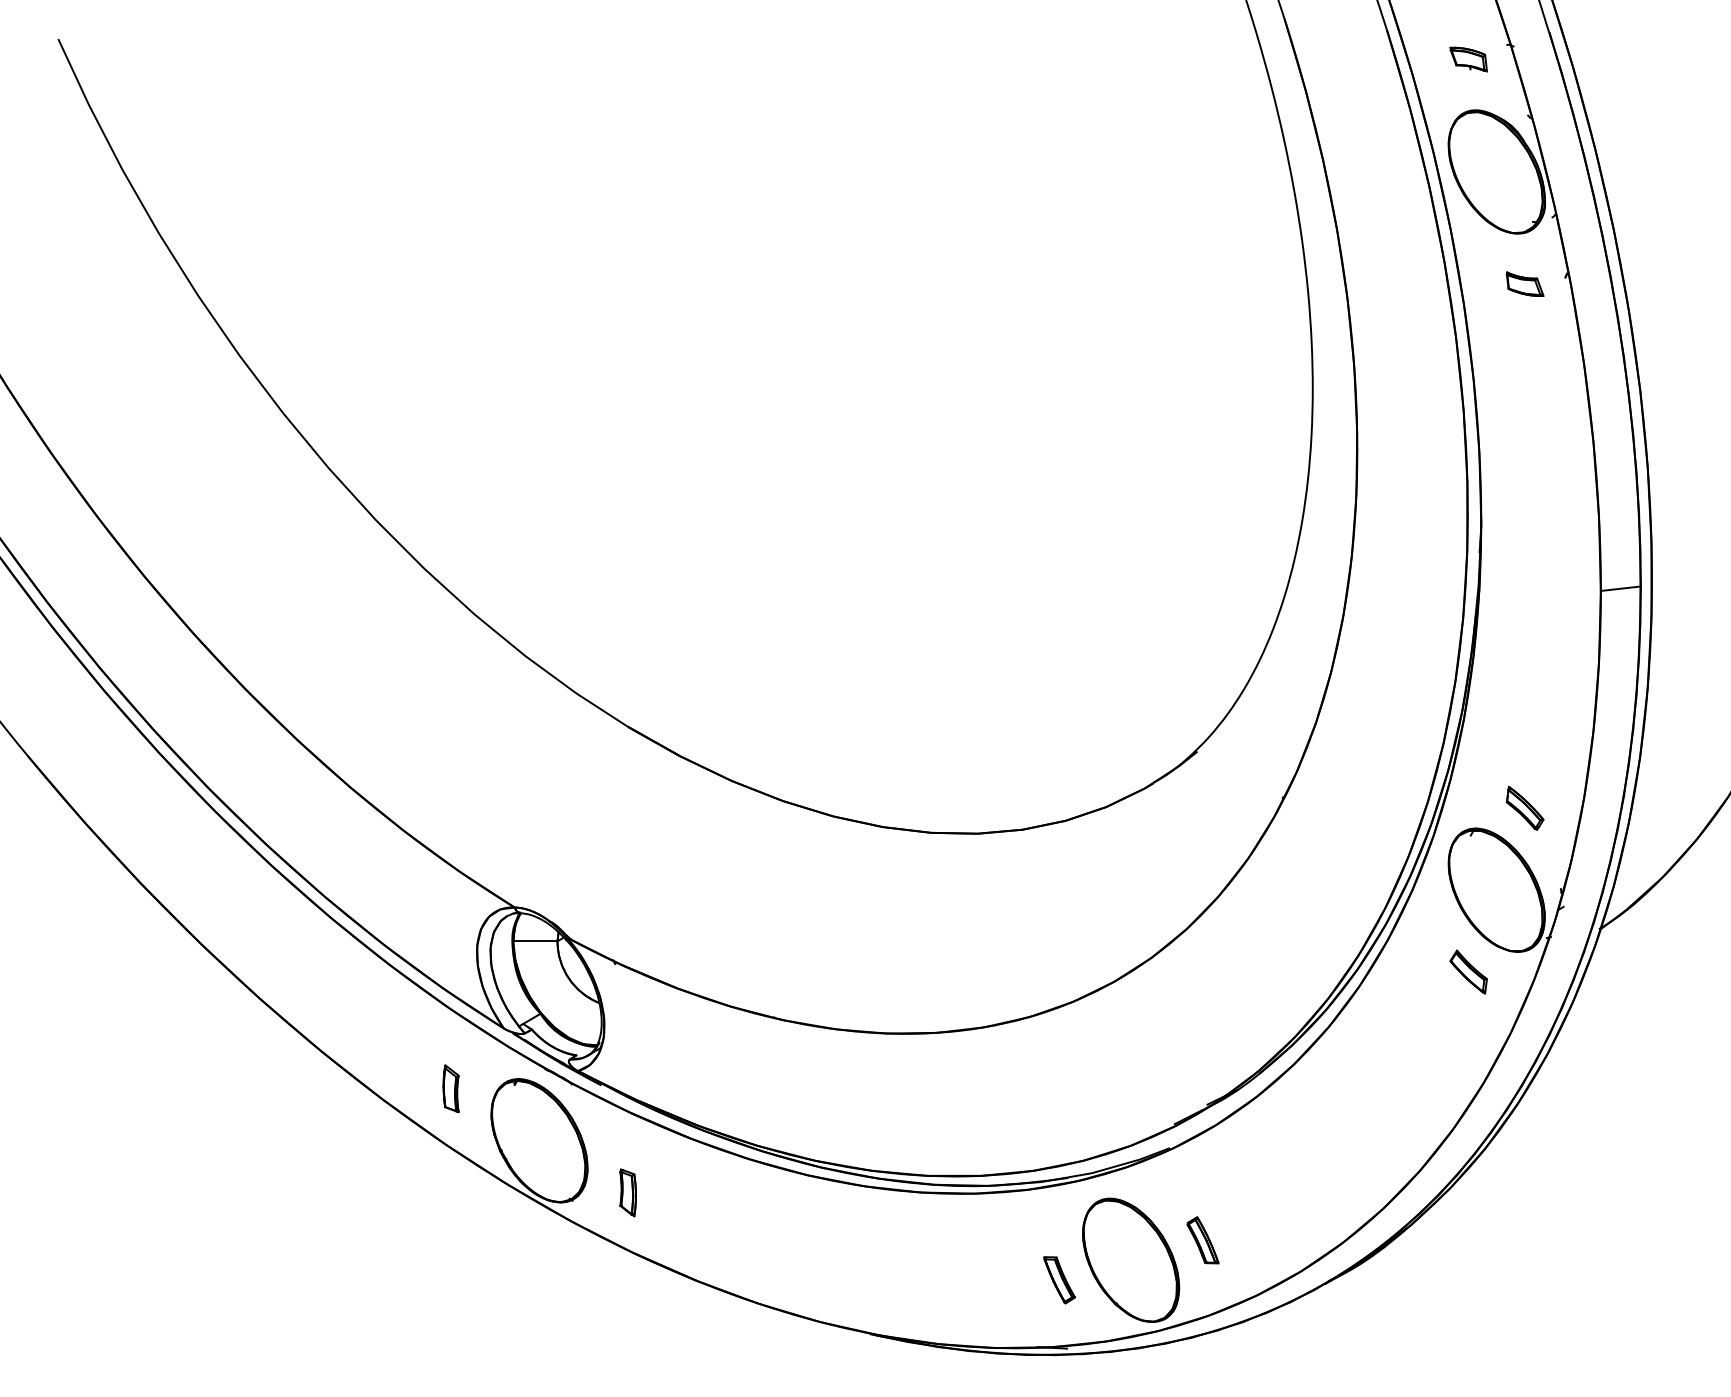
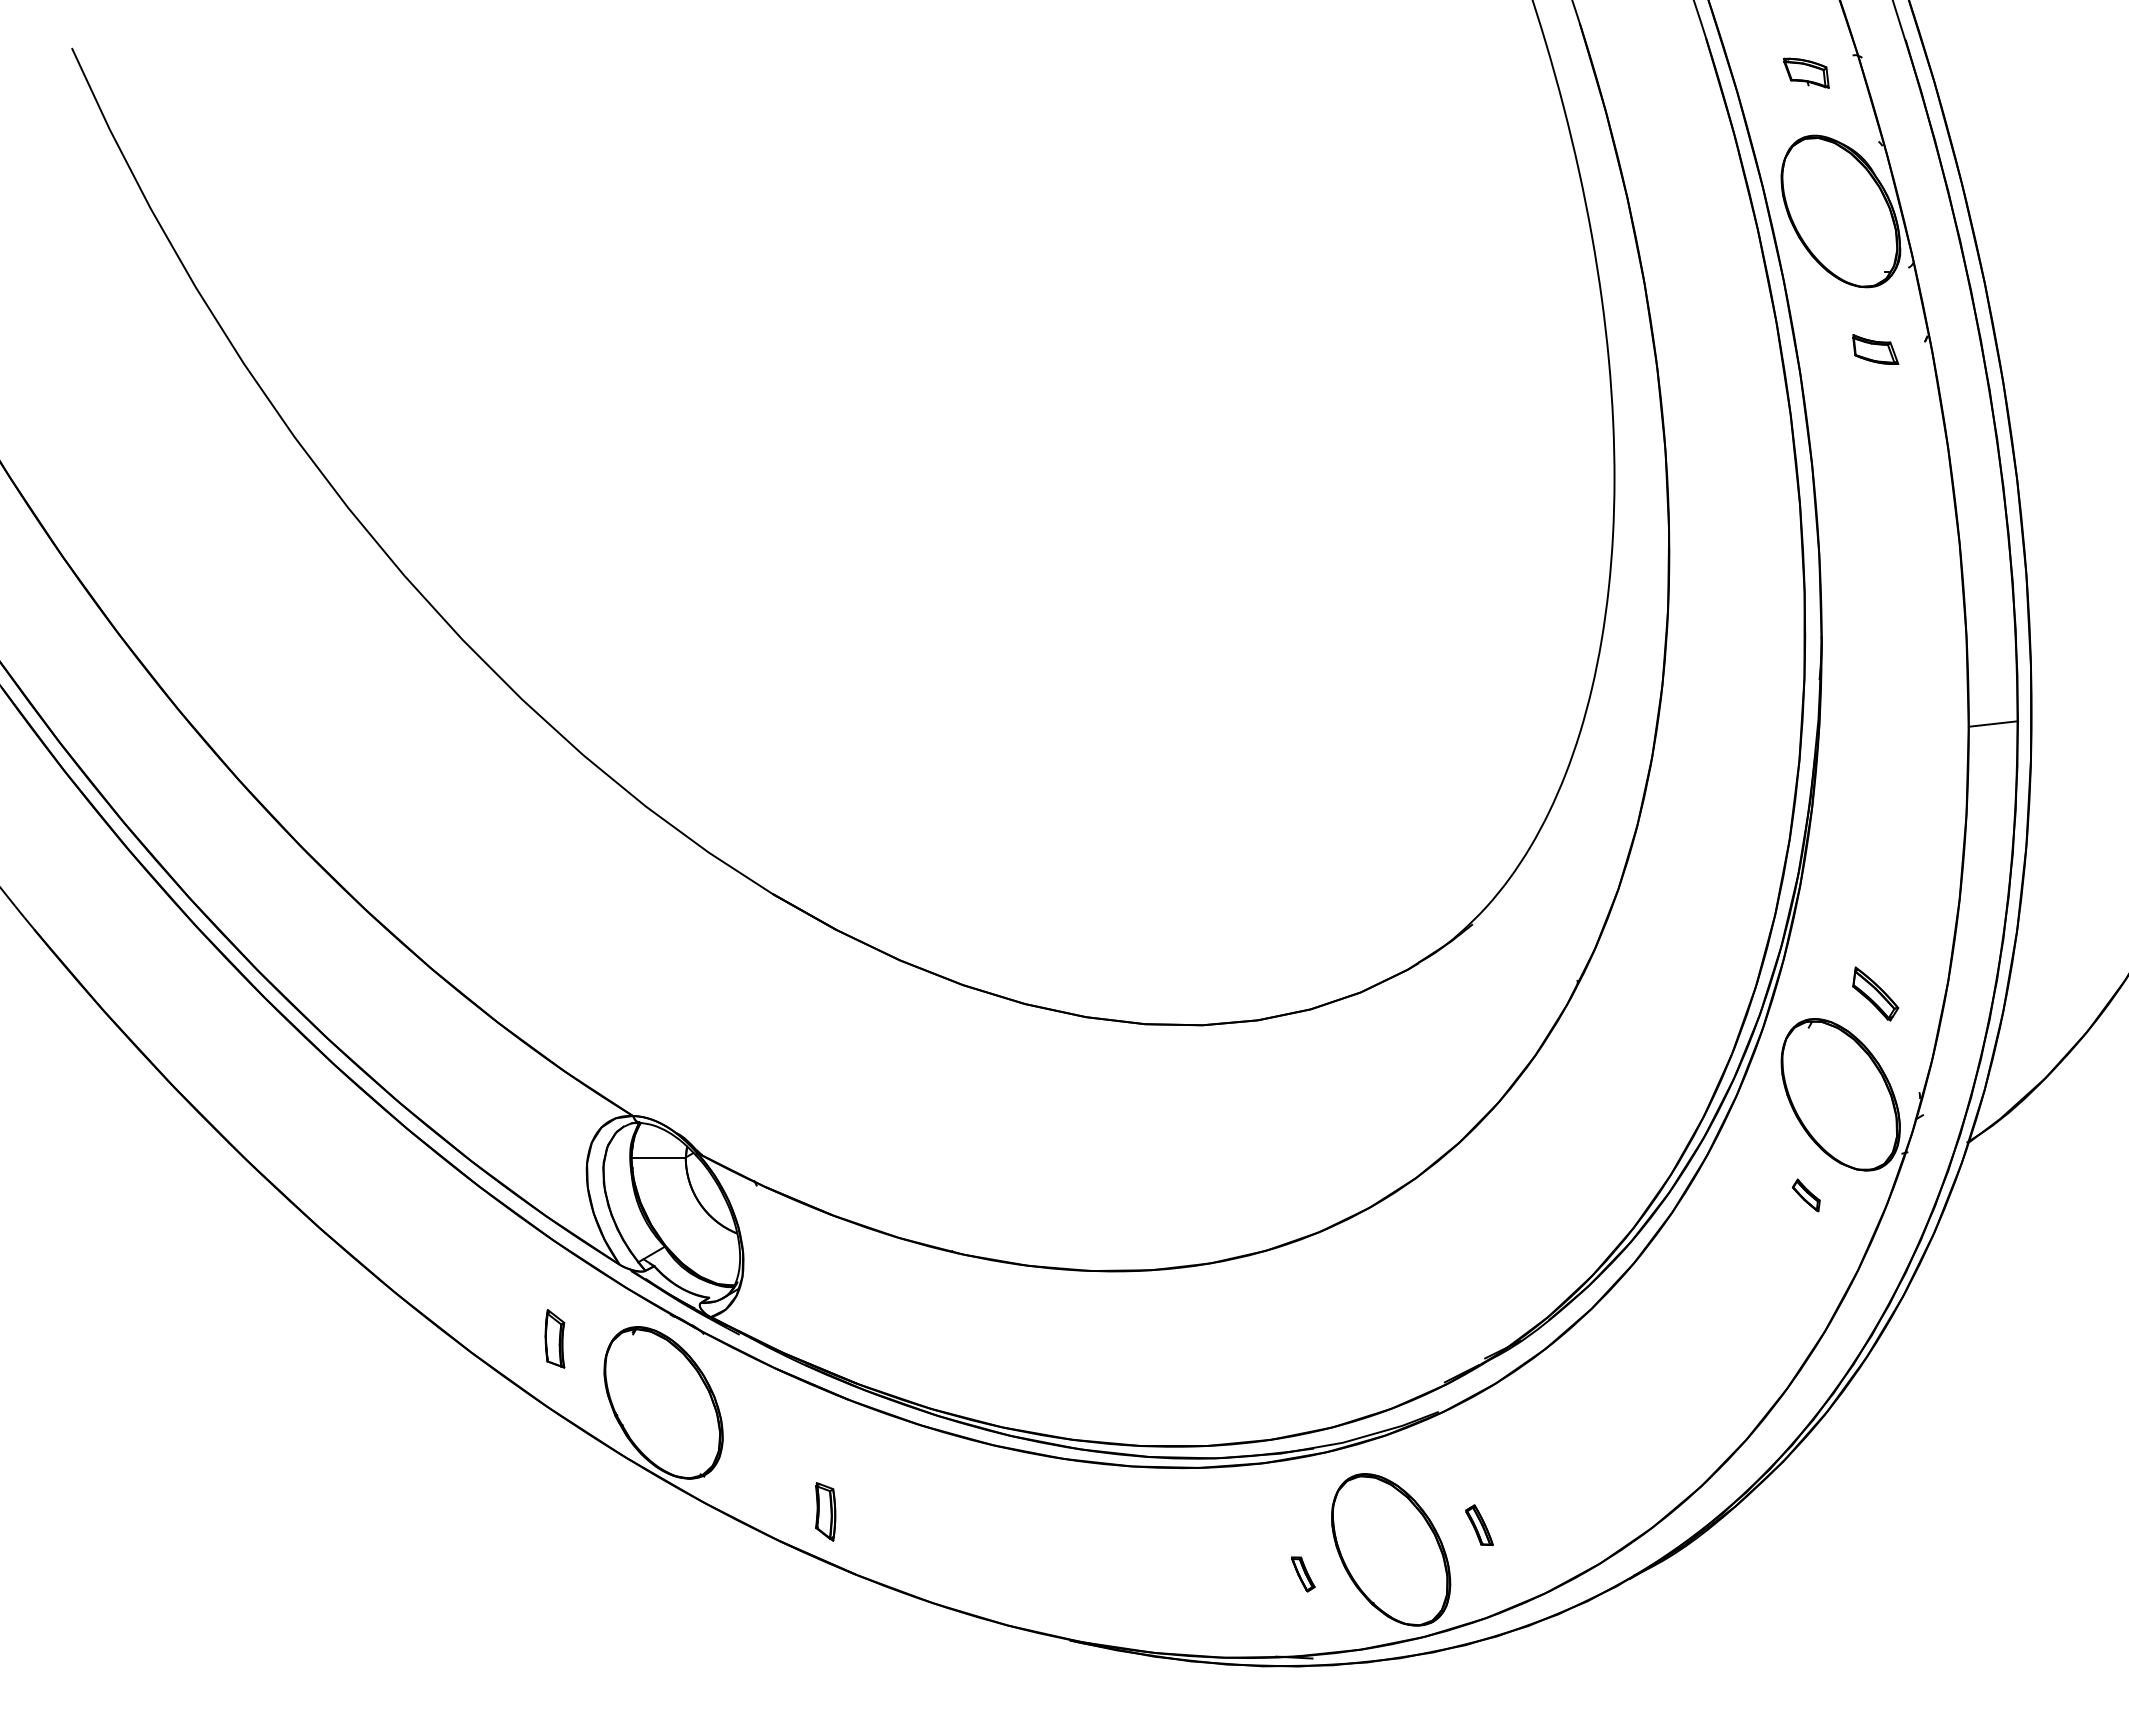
part: (1468, 972) -> (1806, 1195), size x0.6
part: (628, 1192) -> (825, 1511), moved
part: (1202, 1239) -> (1479, 1524), size x0.7
part: (1059, 1280) -> (1303, 1574), size x0.6

